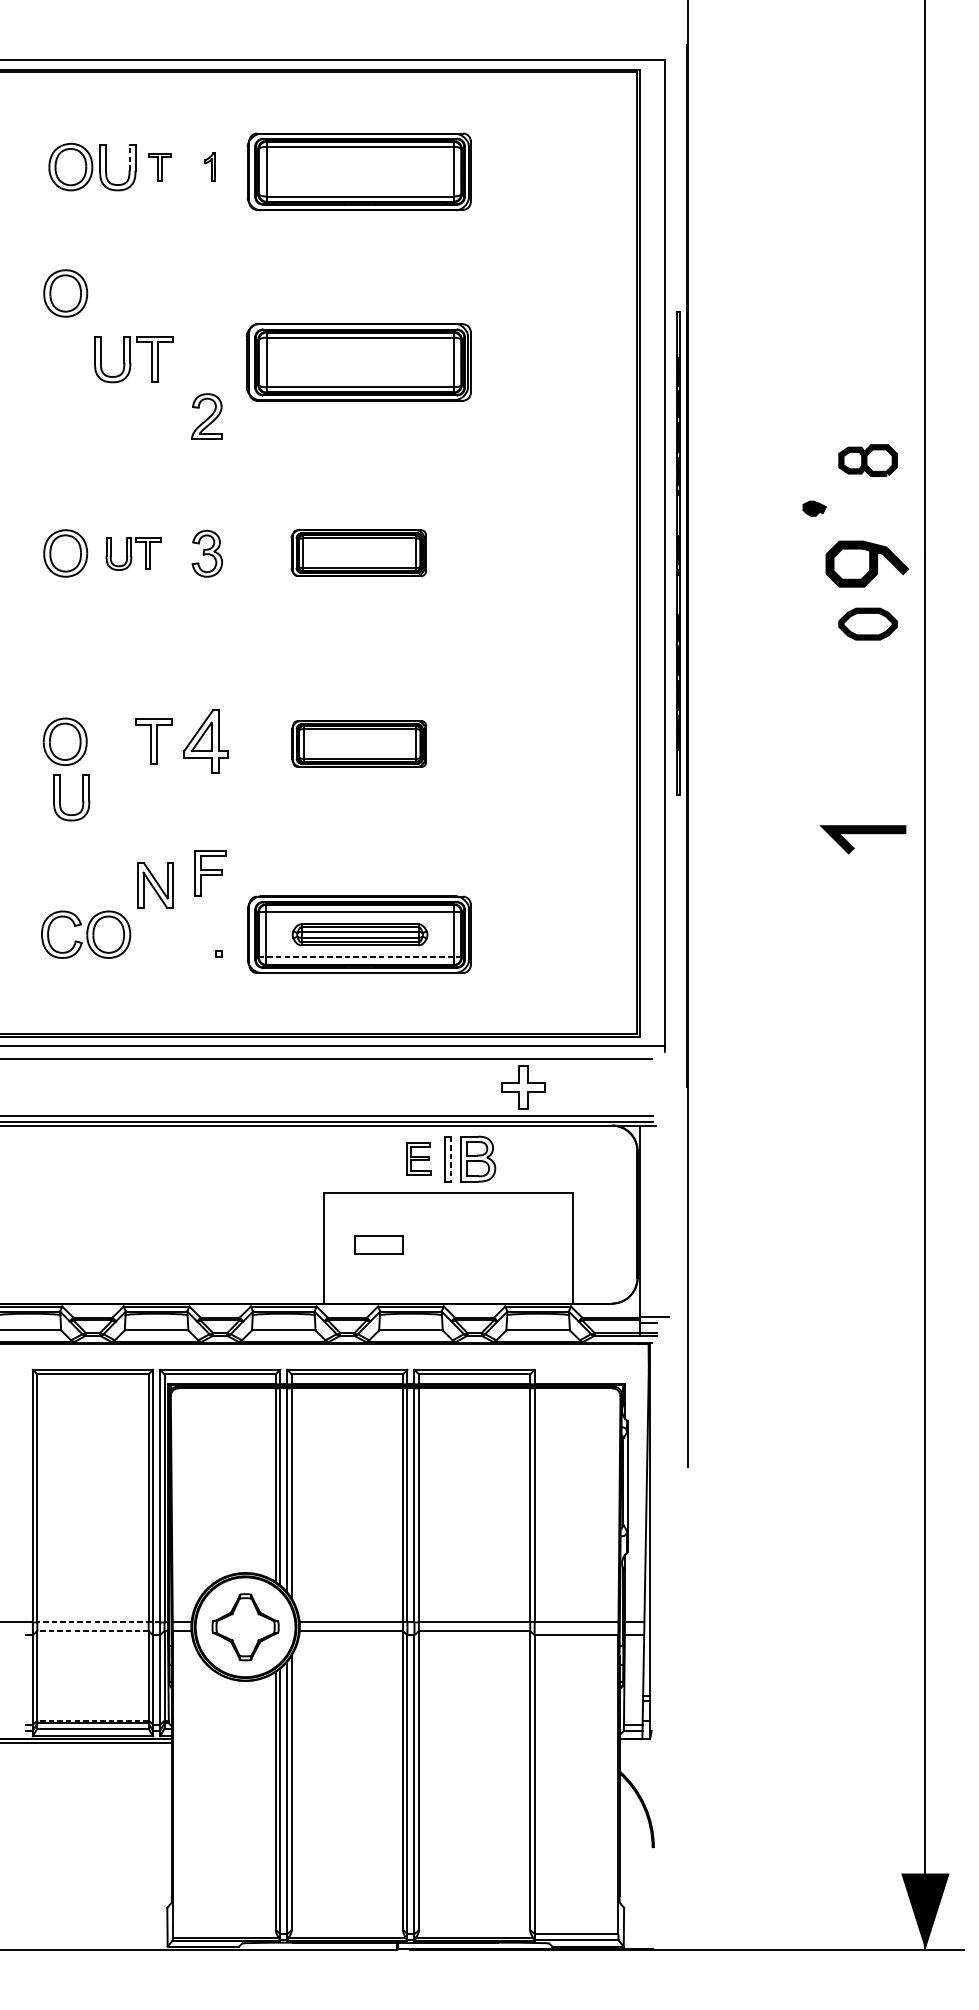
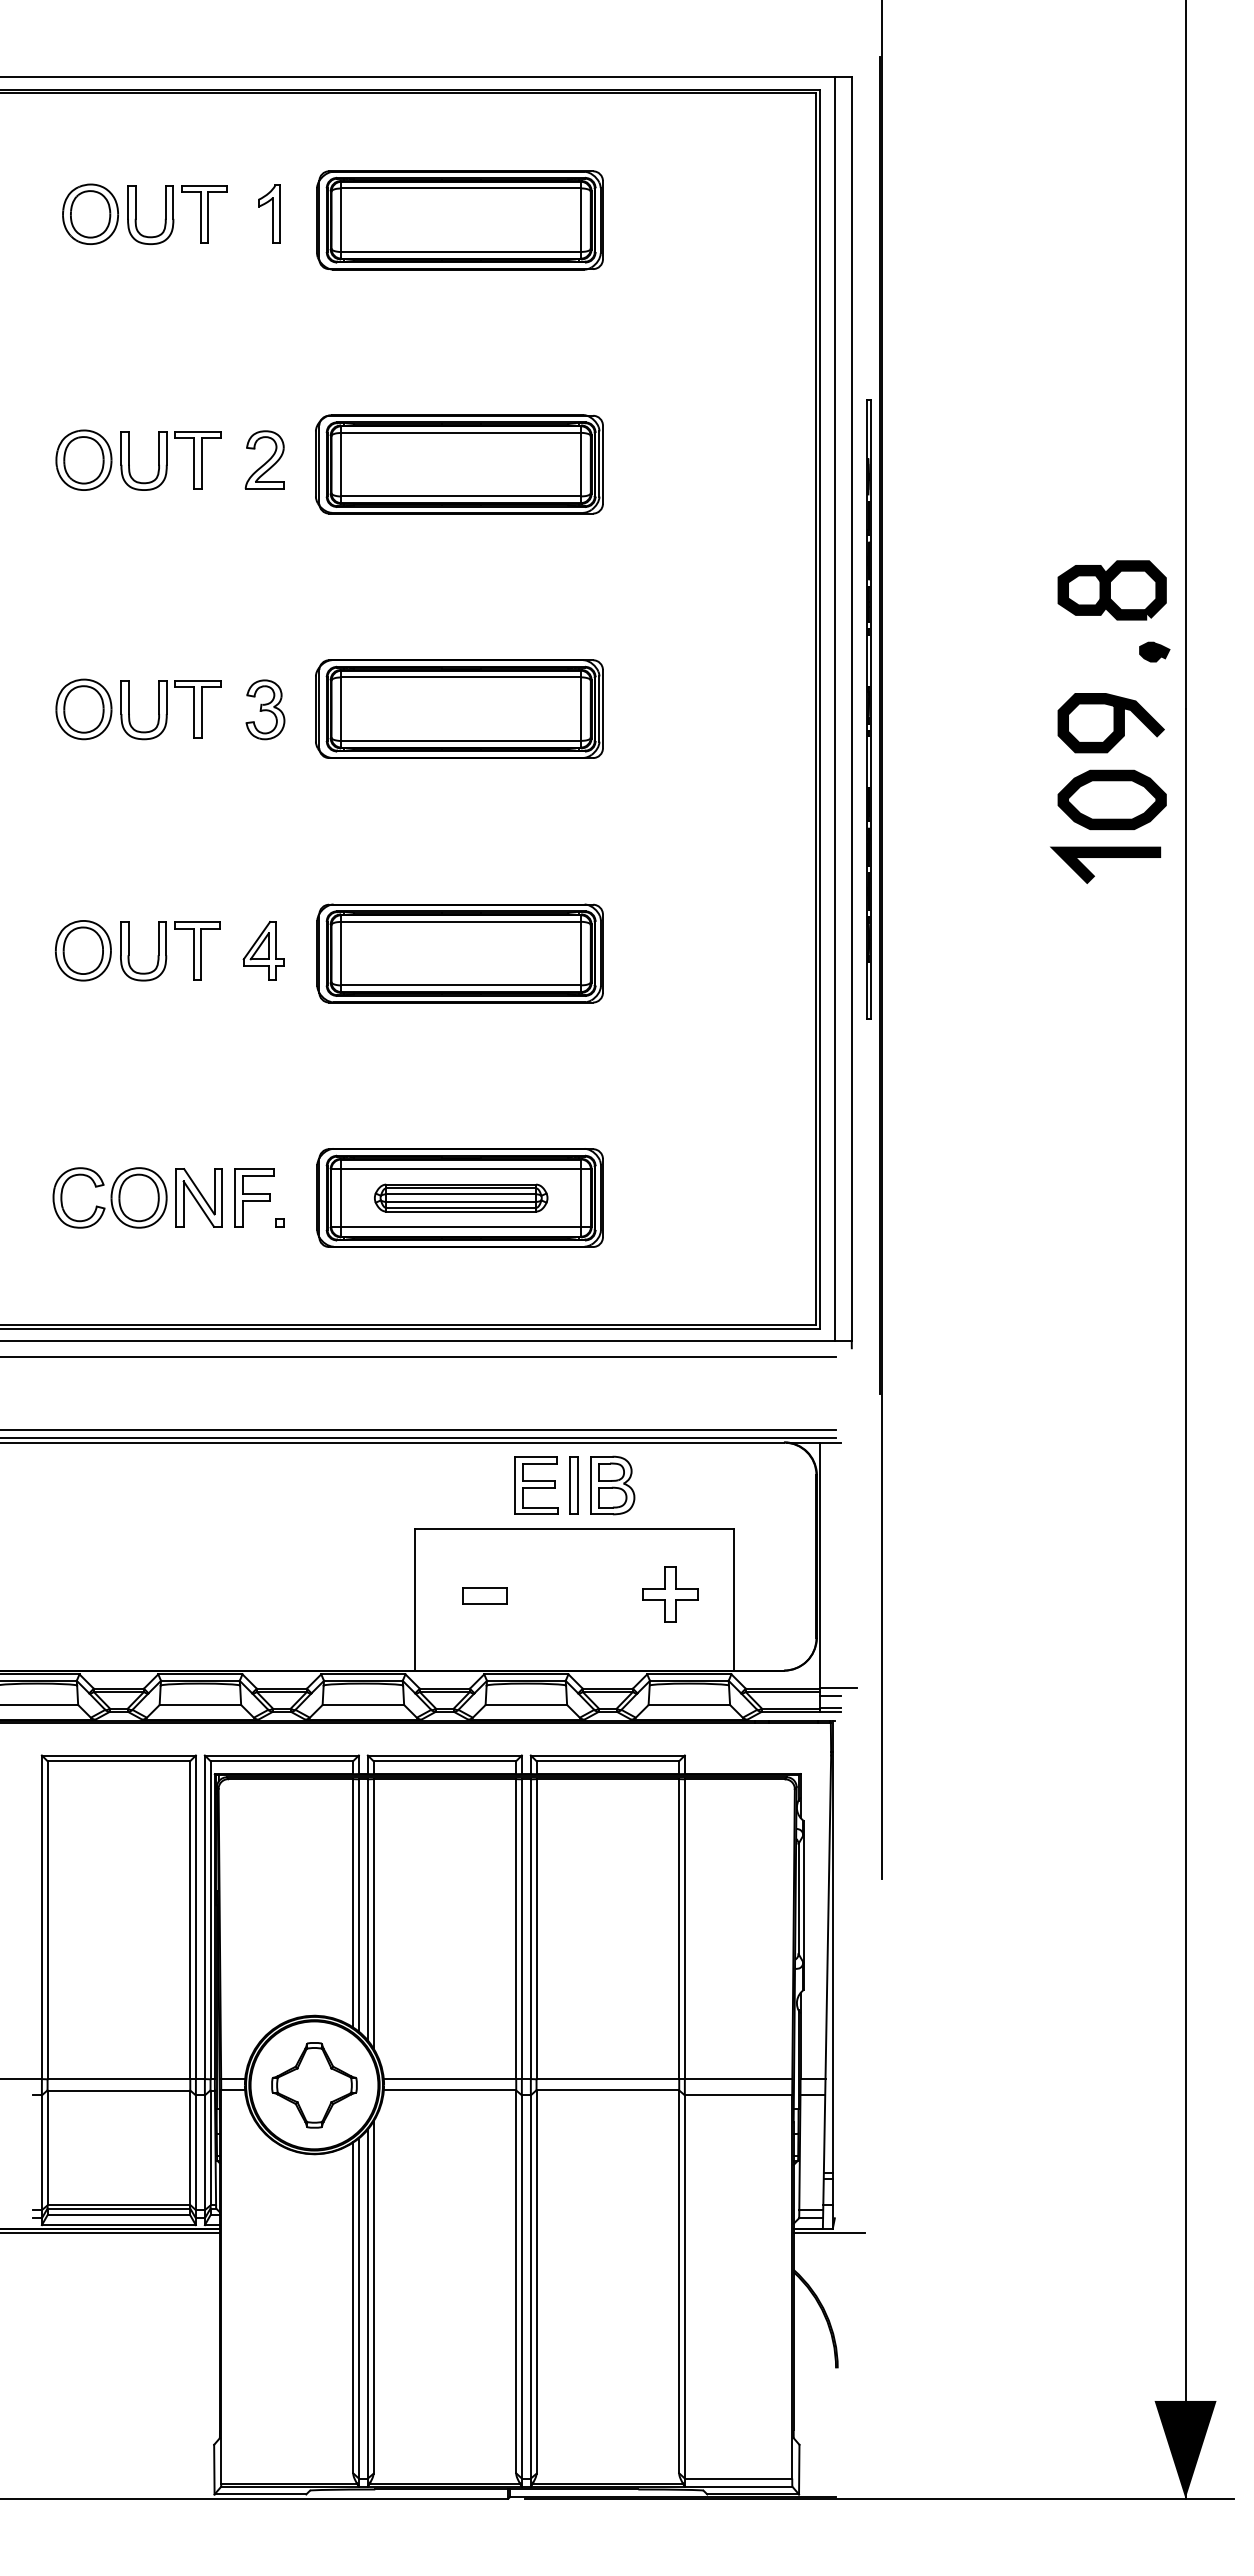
line: (129, 157) -> (165, 202), dashed -> solid
part: (210, 166) -> (269, 213), size x1.67
part: (159, 167) -> (204, 214), size x1.67
part: (65, 292) -> (83, 459), moved
part: (206, 416) -> (264, 459), moved
part: (867, 460) -> (1111, 590), size x1.43
part: (814, 508) -> (1154, 651), moved
part: (358, 552) -> (459, 708), size x1.67
line: (652, 553) -> (835, 709), added
part: (133, 554) -> (170, 710), size x1.43
part: (867, 623) -> (1111, 799), size x1.43
part: (205, 741) -> (263, 950), size x0.71
part: (358, 743) -> (459, 953), size x1.67
part: (60, 797) -> (129, 951), moved
line: (862, 833) -> (1105, 857), moved
part: (210, 872) -> (254, 1197), moved
part: (155, 885) -> (198, 1197), moved
line: (360, 957) -> (461, 1226), dashed -> solid
part: (523, 1087) -> (670, 1594), moved
part: (418, 1159) -> (536, 1485), size x1.43
line: (450, 1159) -> (577, 1485), dashed -> solid
part: (378, 1244) -> (484, 1595), size x0.71
line: (98, 1622) -> (126, 2079), dashed -> solid
line: (92, 1631) -> (118, 2090), dashed -> solid
line: (92, 1720) -> (118, 2204), dashed -> solid
line: (647, 1742) -> (829, 2233), added

